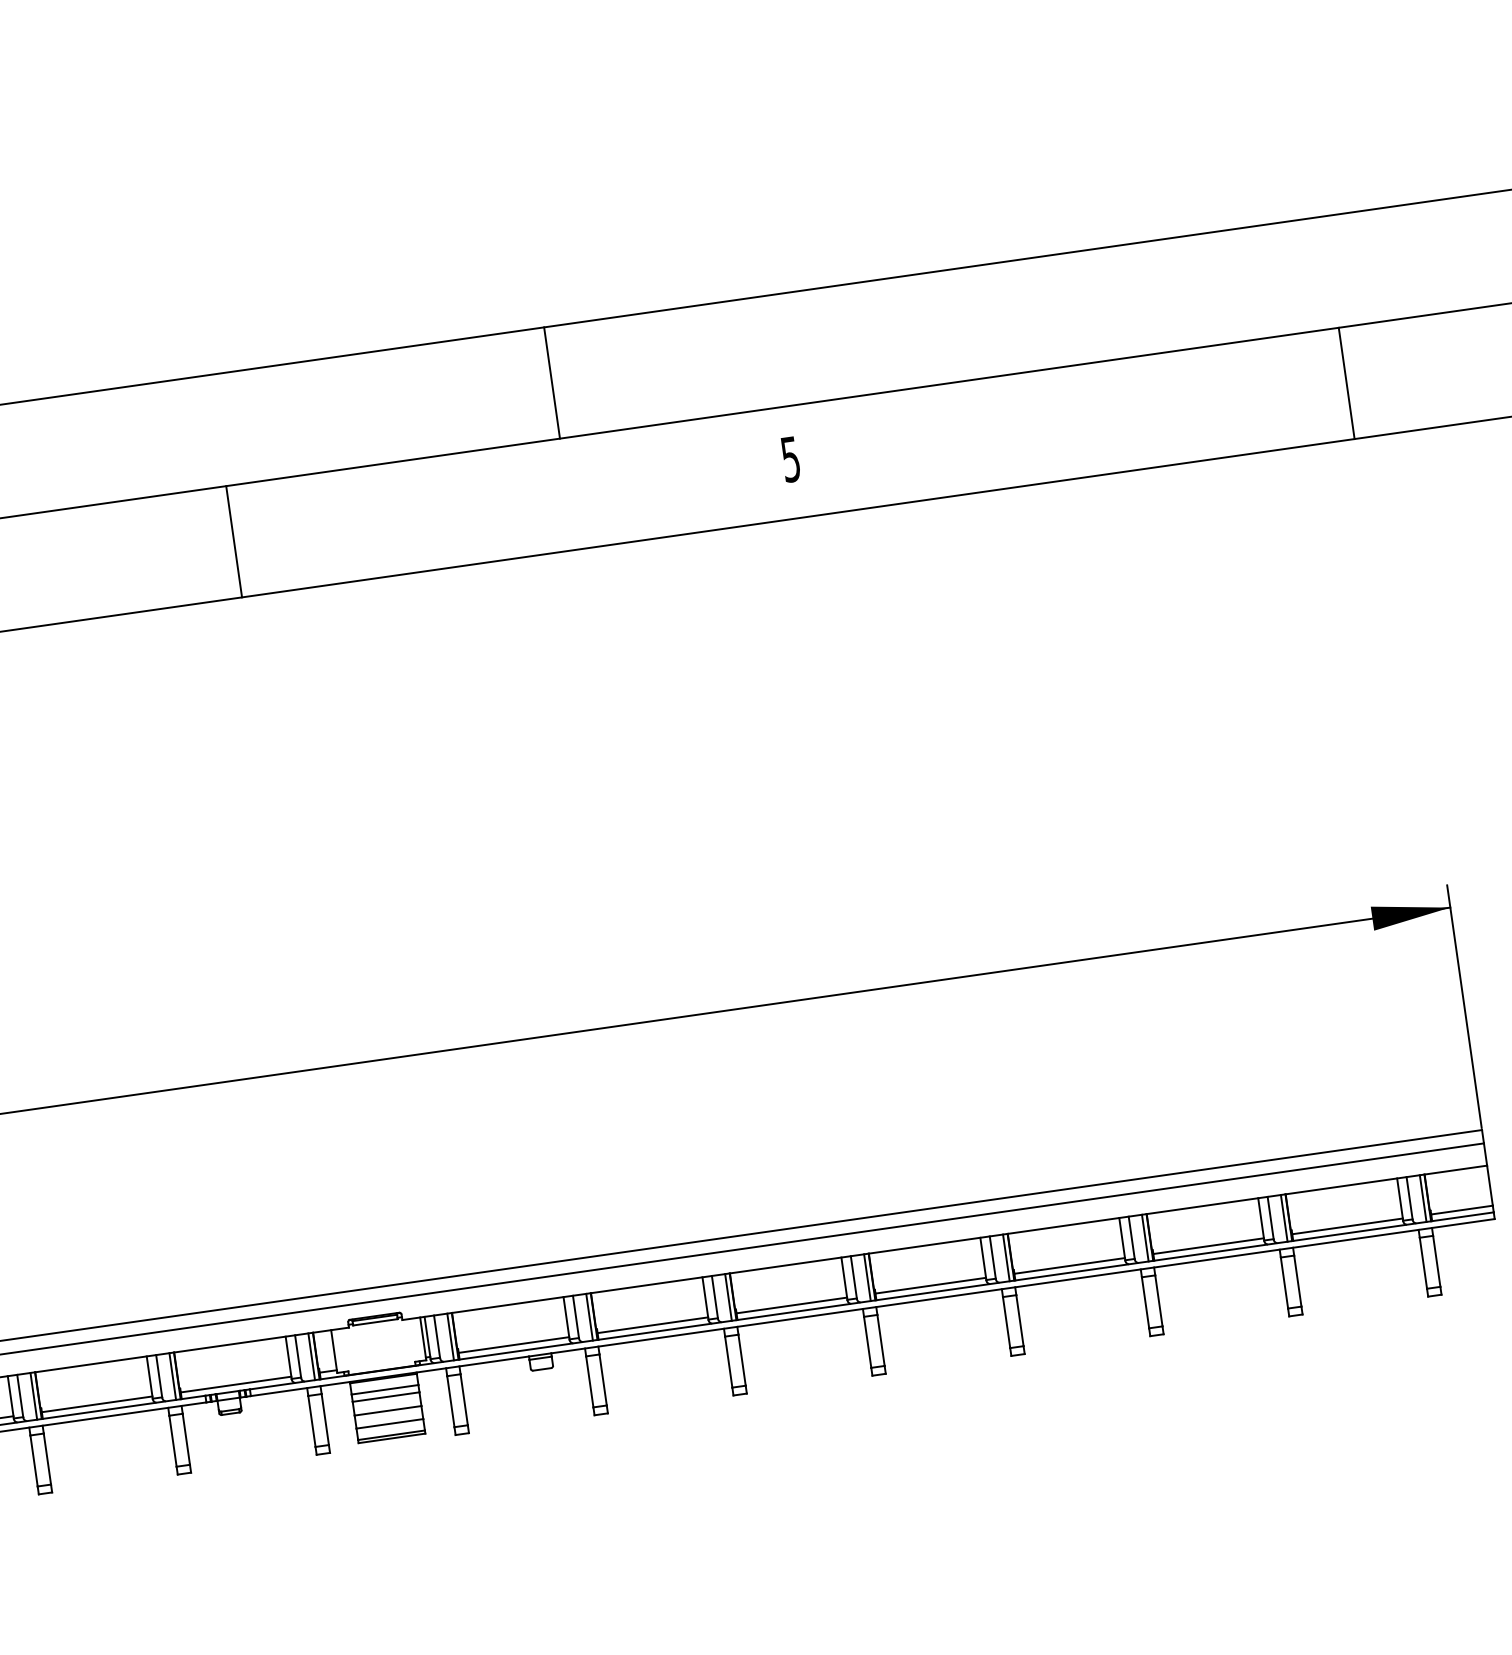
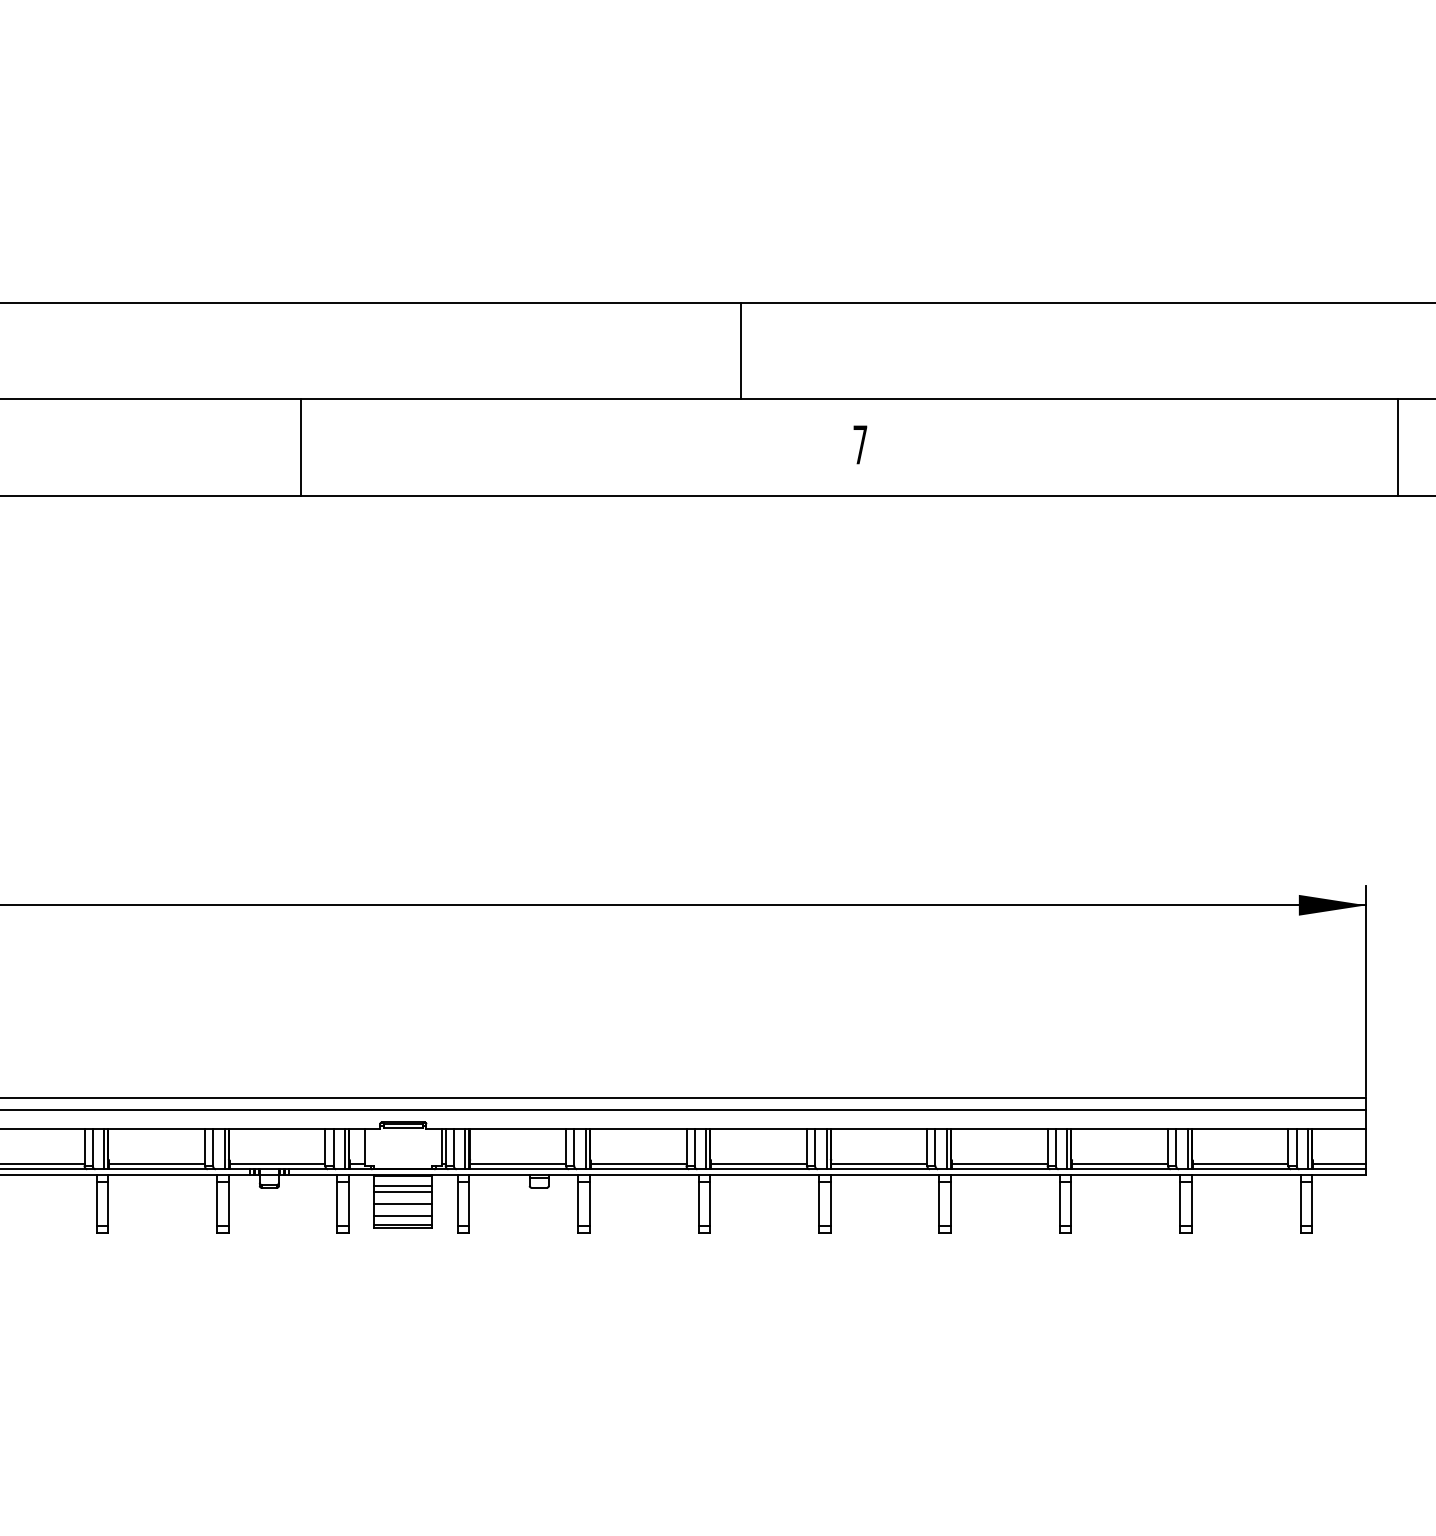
line: (551, 382) -> (740, 350), moved
line: (1346, 383) -> (1397, 447), moved
text: (790, 458) -> (860, 444), 5 -> 7
line: (233, 541) -> (300, 447), moved

